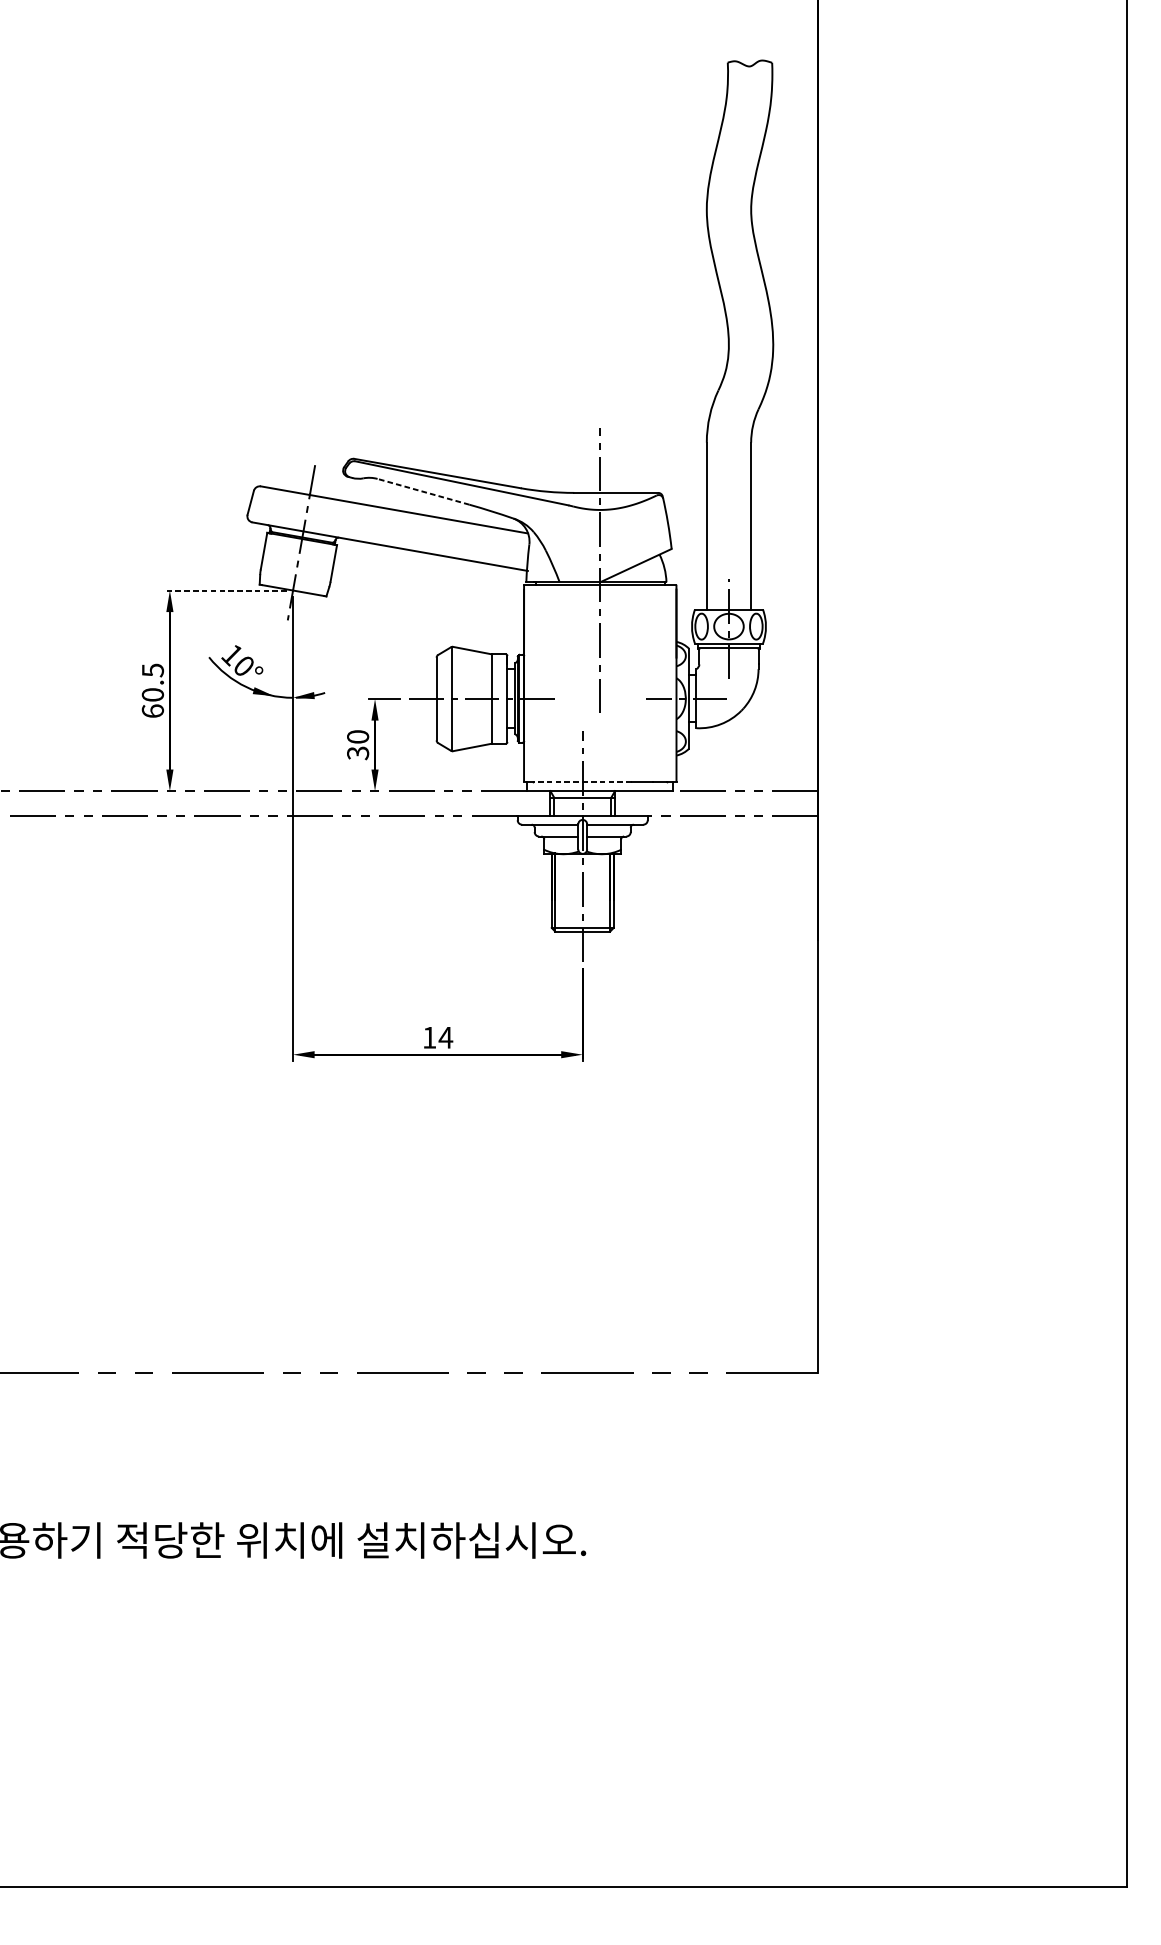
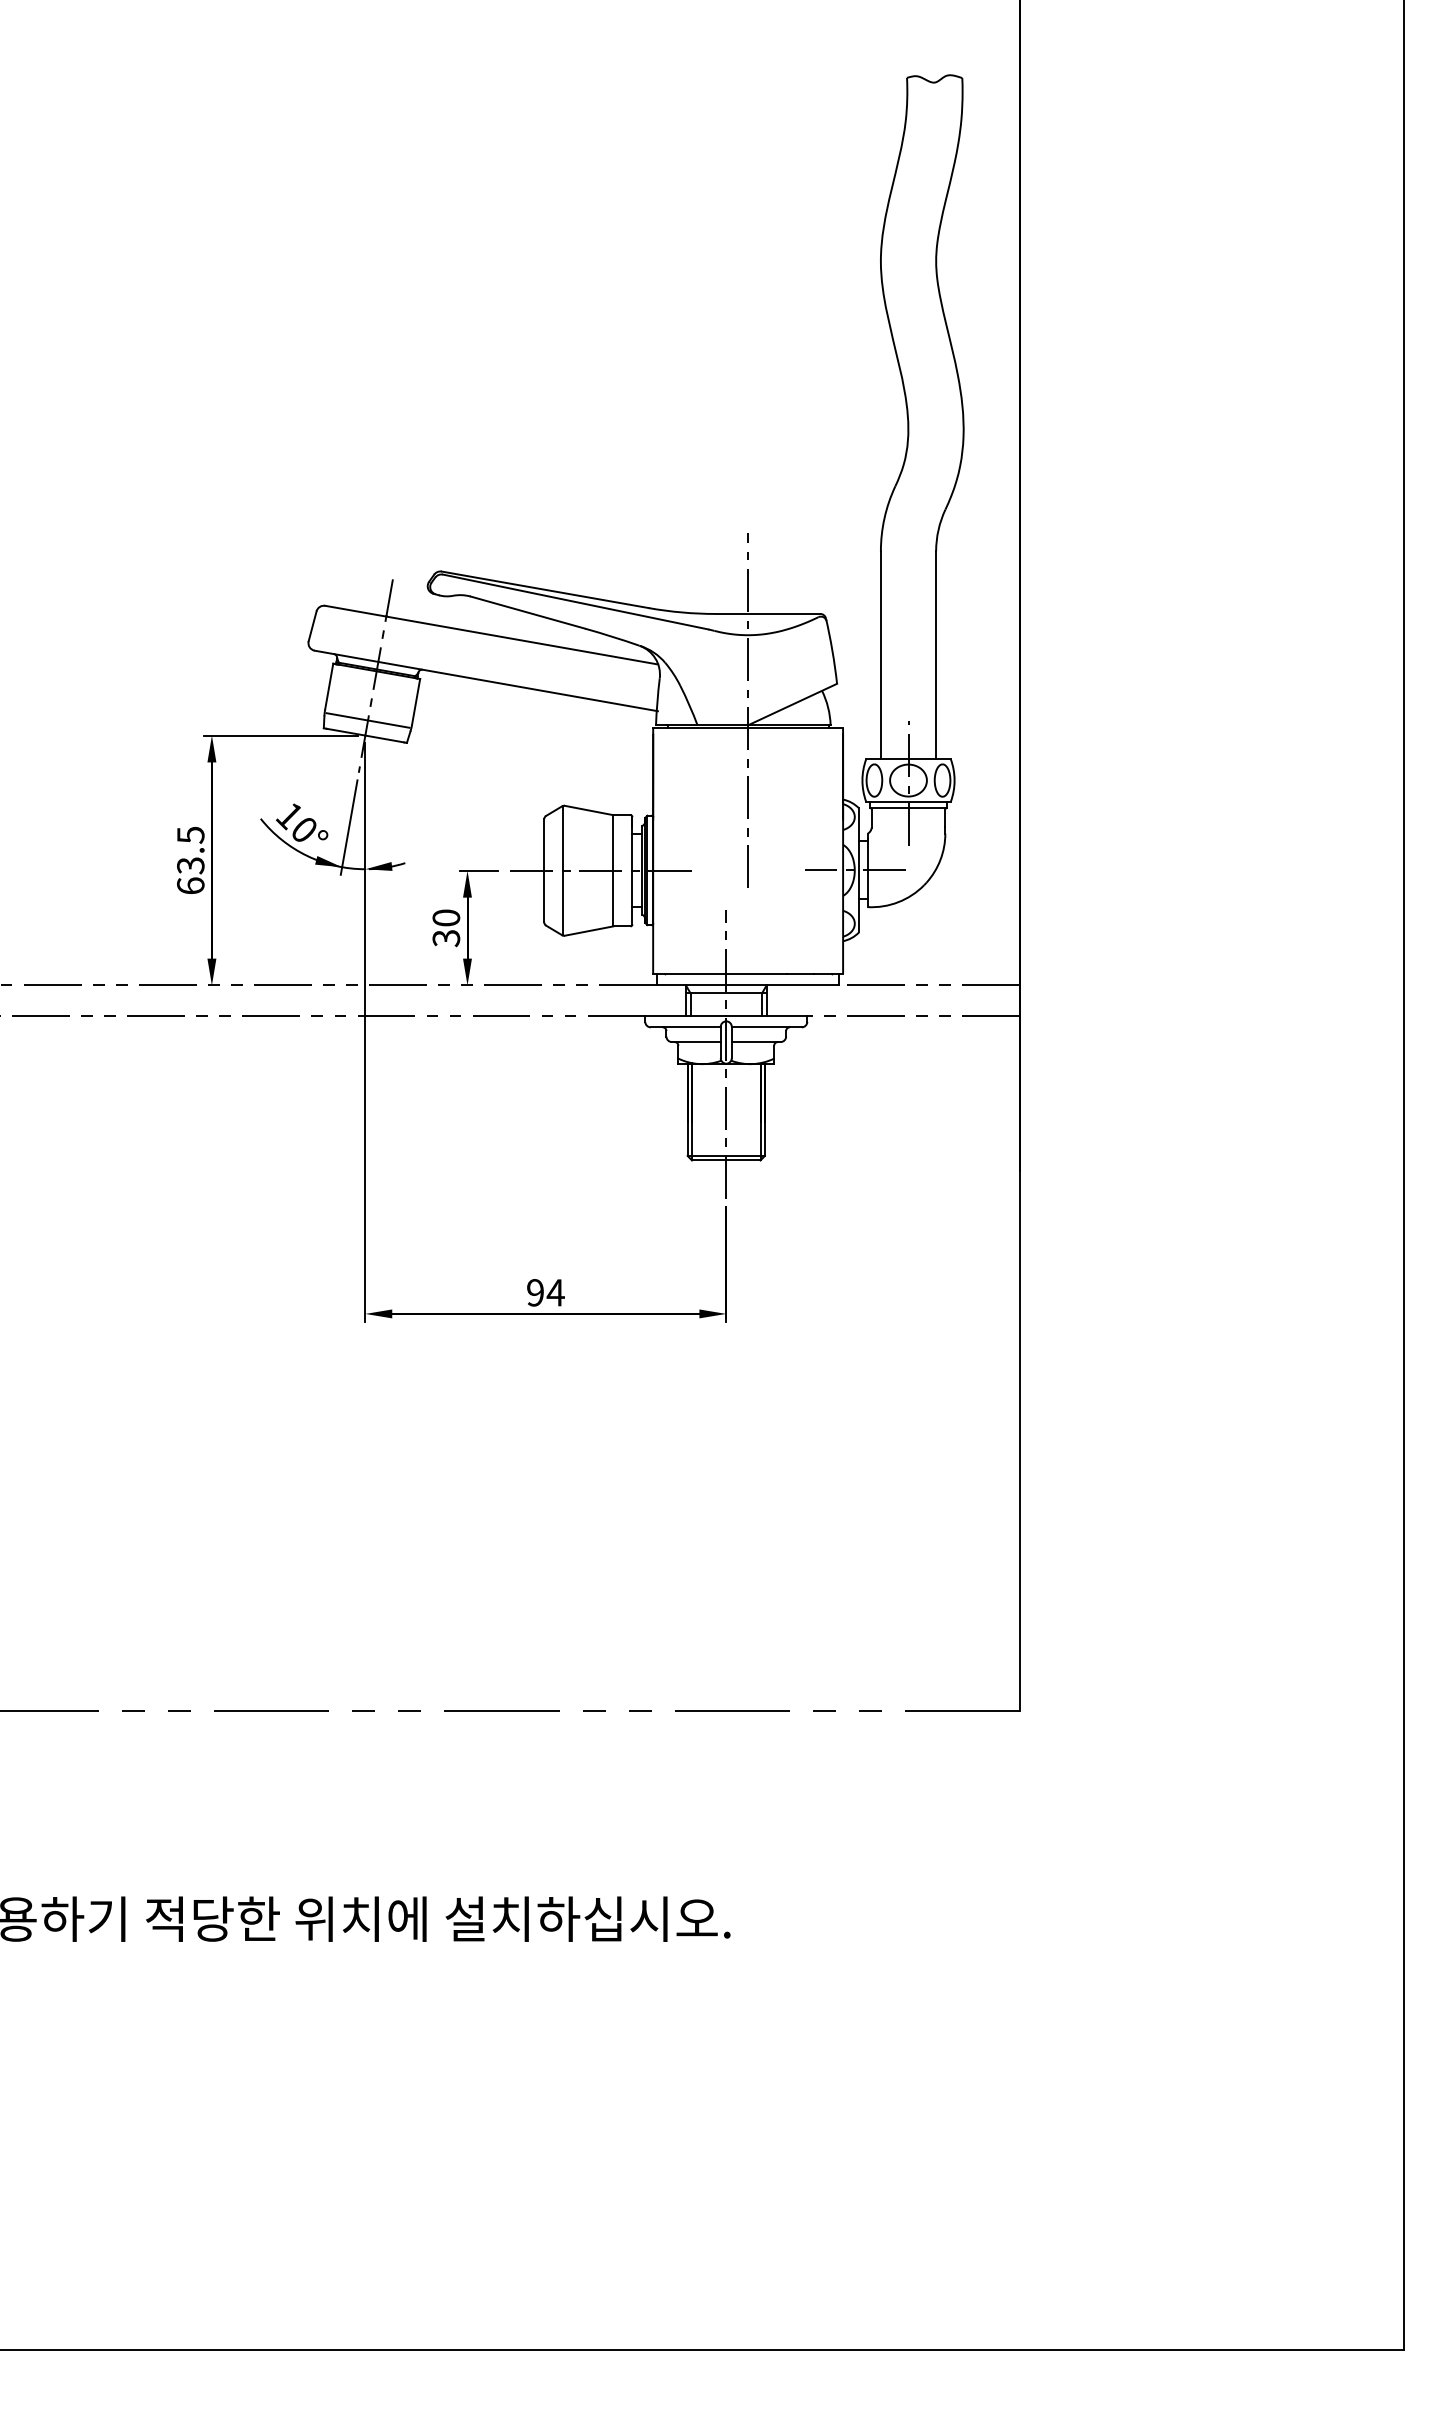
line: (423, 491) -> (527, 612), dashed -> solid
line: (294, 578) -> (367, 720), added
line: (224, 590) -> (280, 735), dashed -> solid
line: (279, 664) -> (348, 827), added
text: (152, 694) -> (190, 865), 60.5 -> 63.5
line: (582, 781) -> (725, 973), dashed -> solid
text: (429, 1037) -> (535, 1292), 14 -> 94

